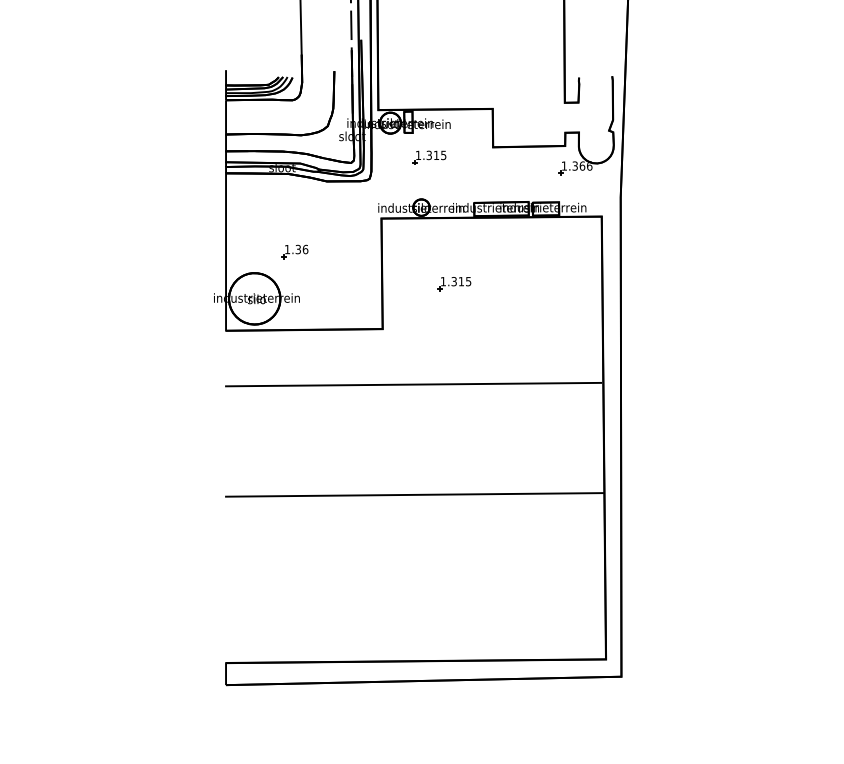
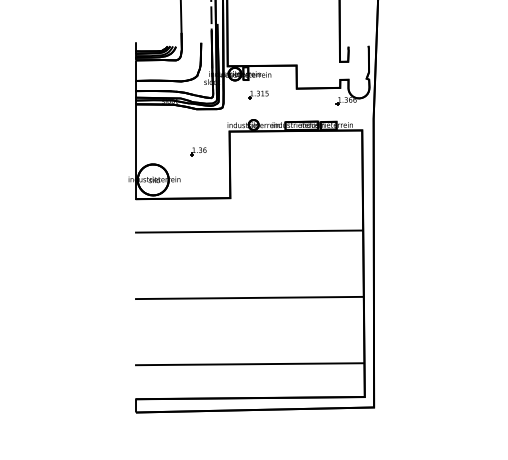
part: (294, 251) -> (198, 151), moved
part: (454, 283) -> (273, 170), removed
line: (414, 605) -> (249, 364), added

